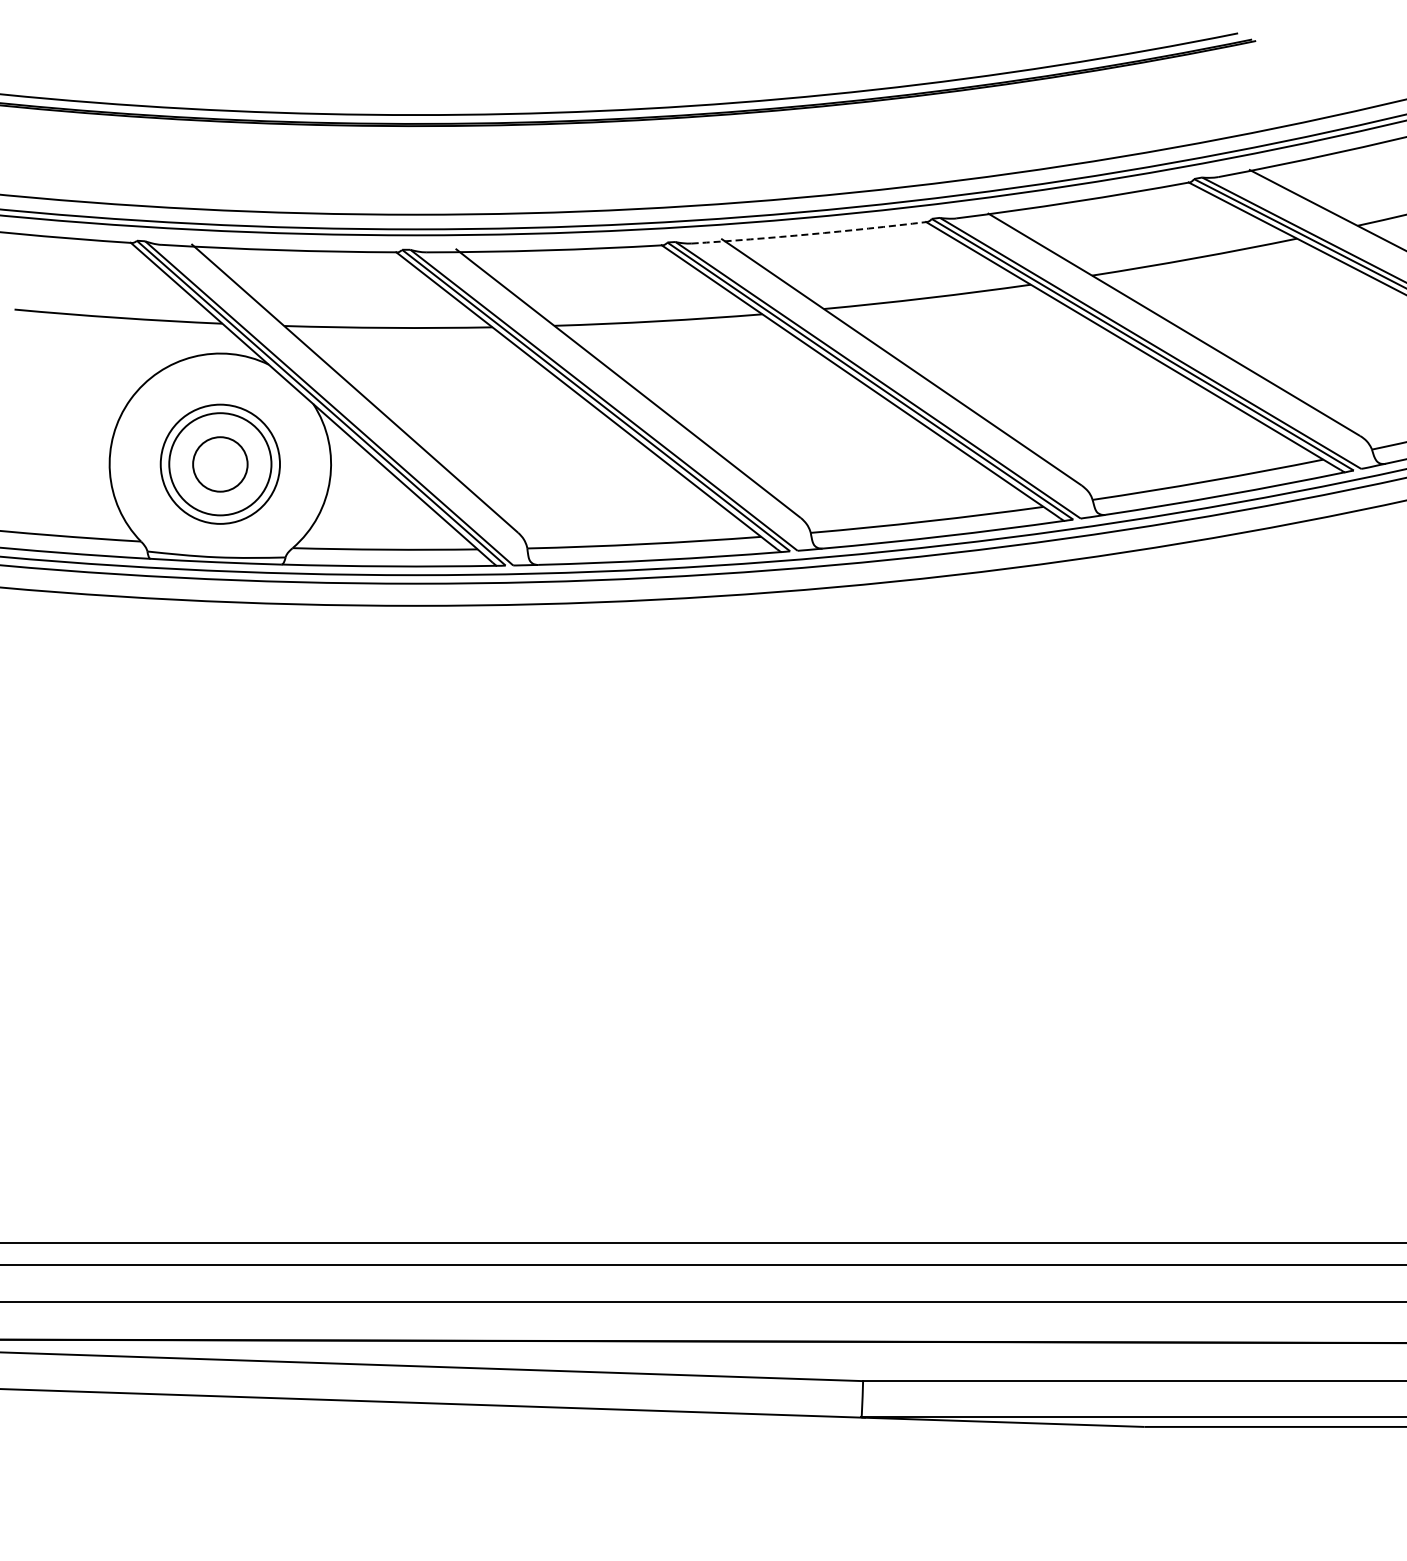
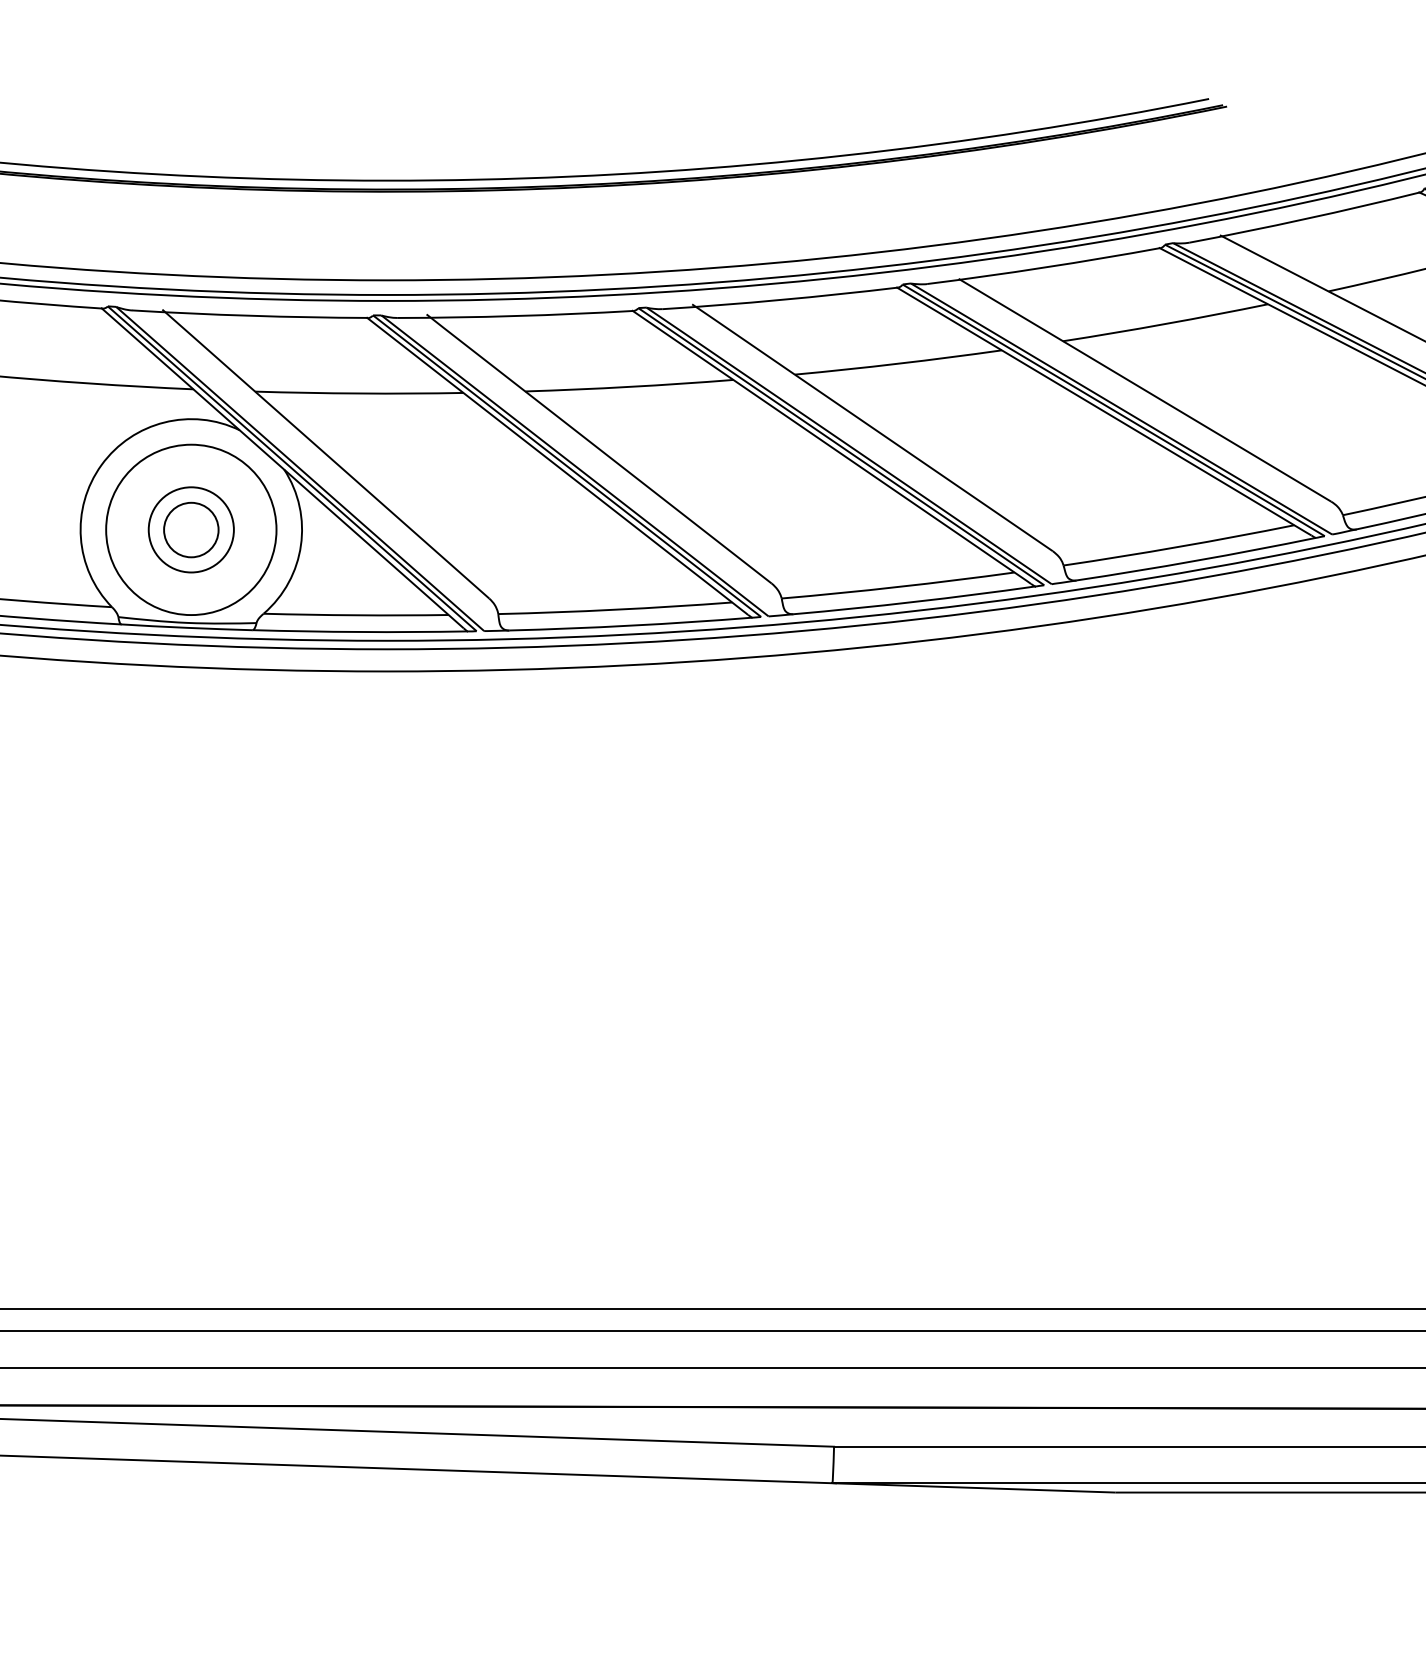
arc: (809, 234) -> (780, 300), dashed -> solid
circle: (219, 463) -> (190, 529), size x0.71
circle: (220, 463) -> (191, 529), size x1.67

